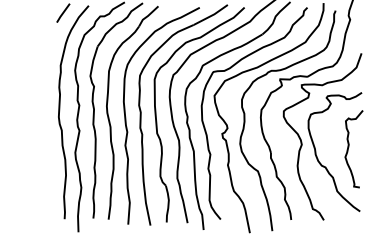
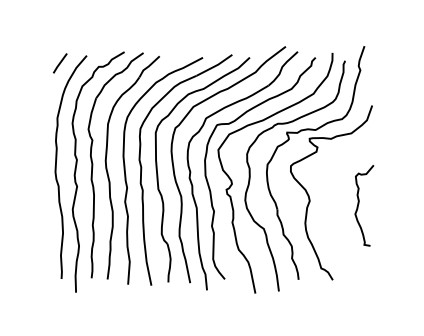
curve: (325, 166) -> (334, 223), removed

